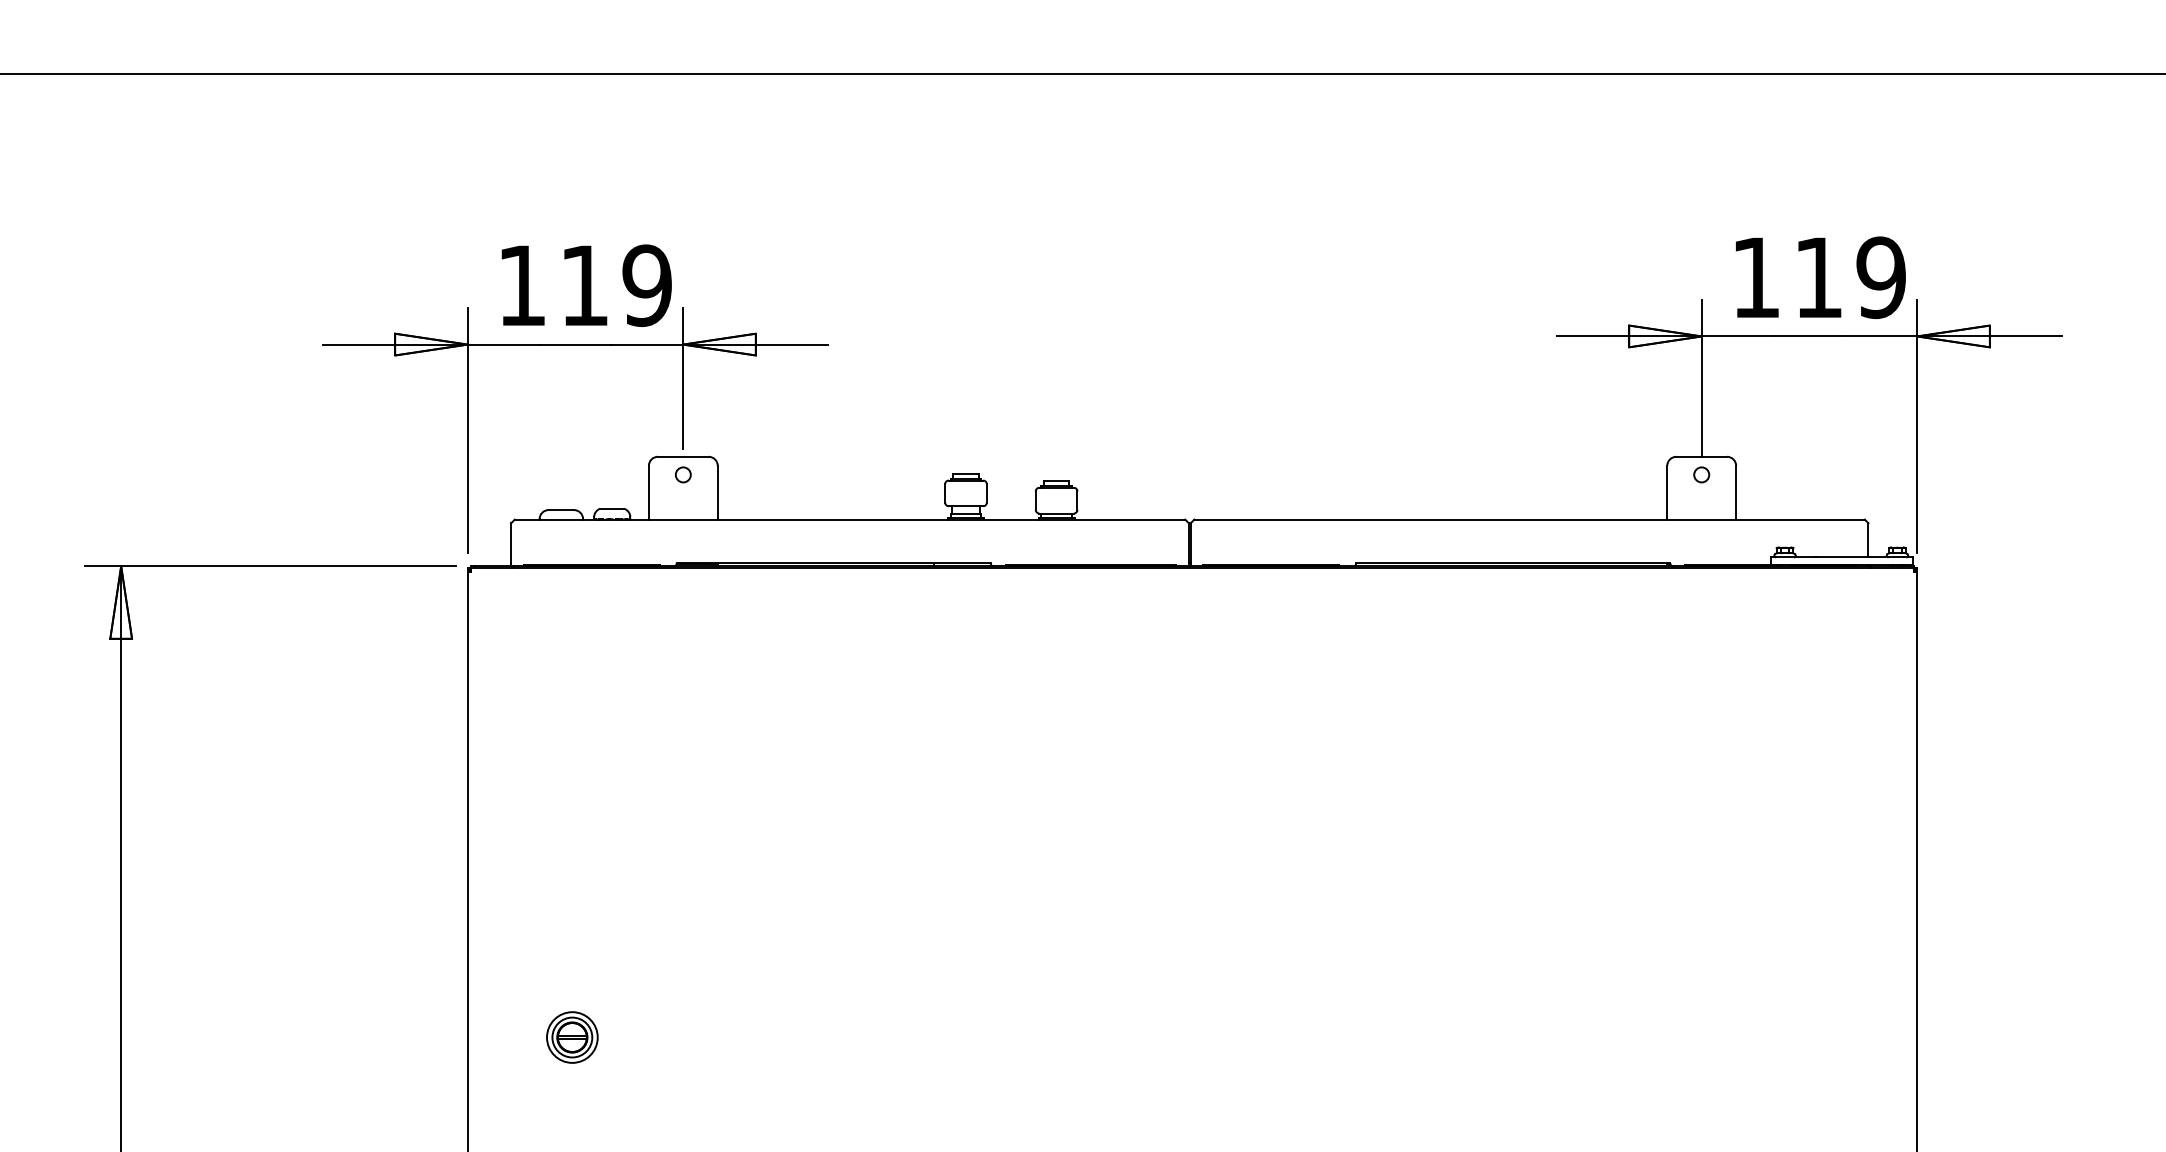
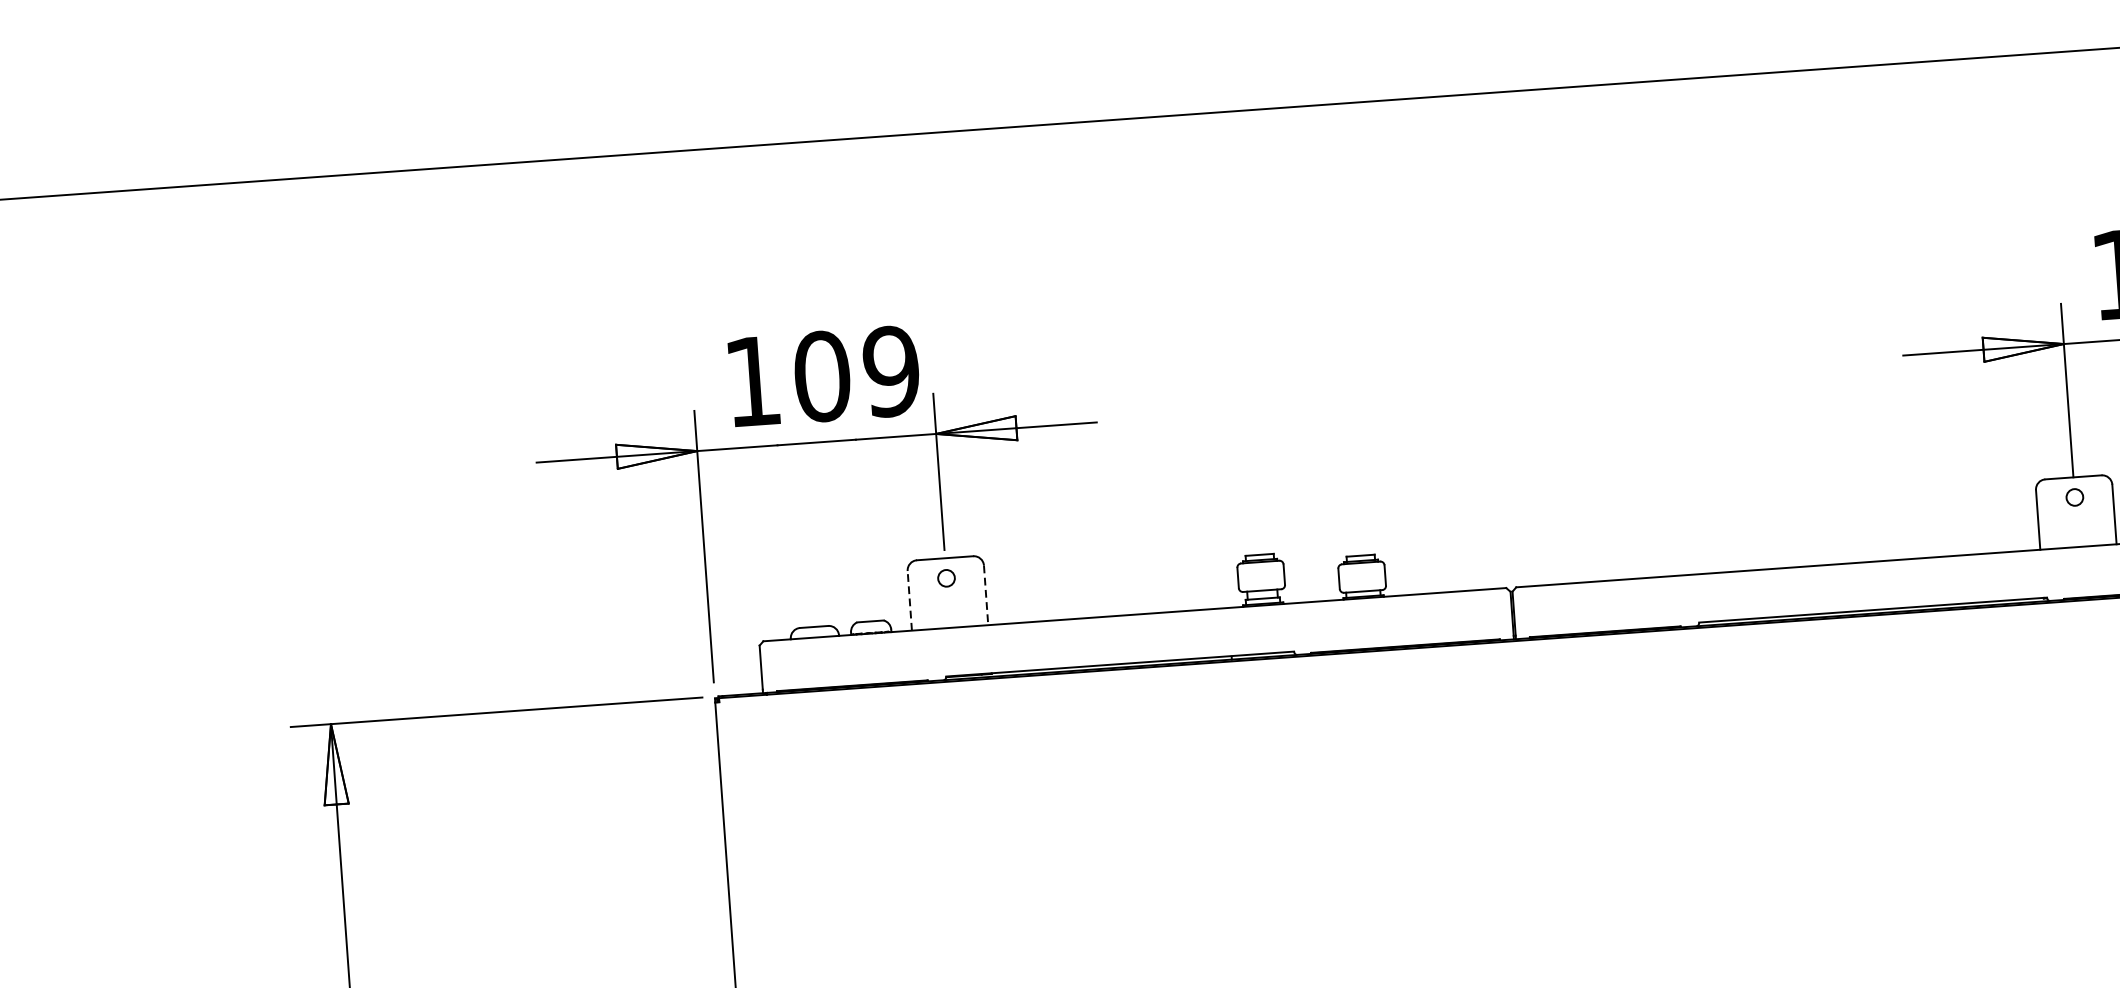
text: (584, 285) -> (822, 376), 119 -> 109
line: (648, 492) -> (909, 600), solid -> dashed
line: (717, 492) -> (985, 595), solid -> dashed

